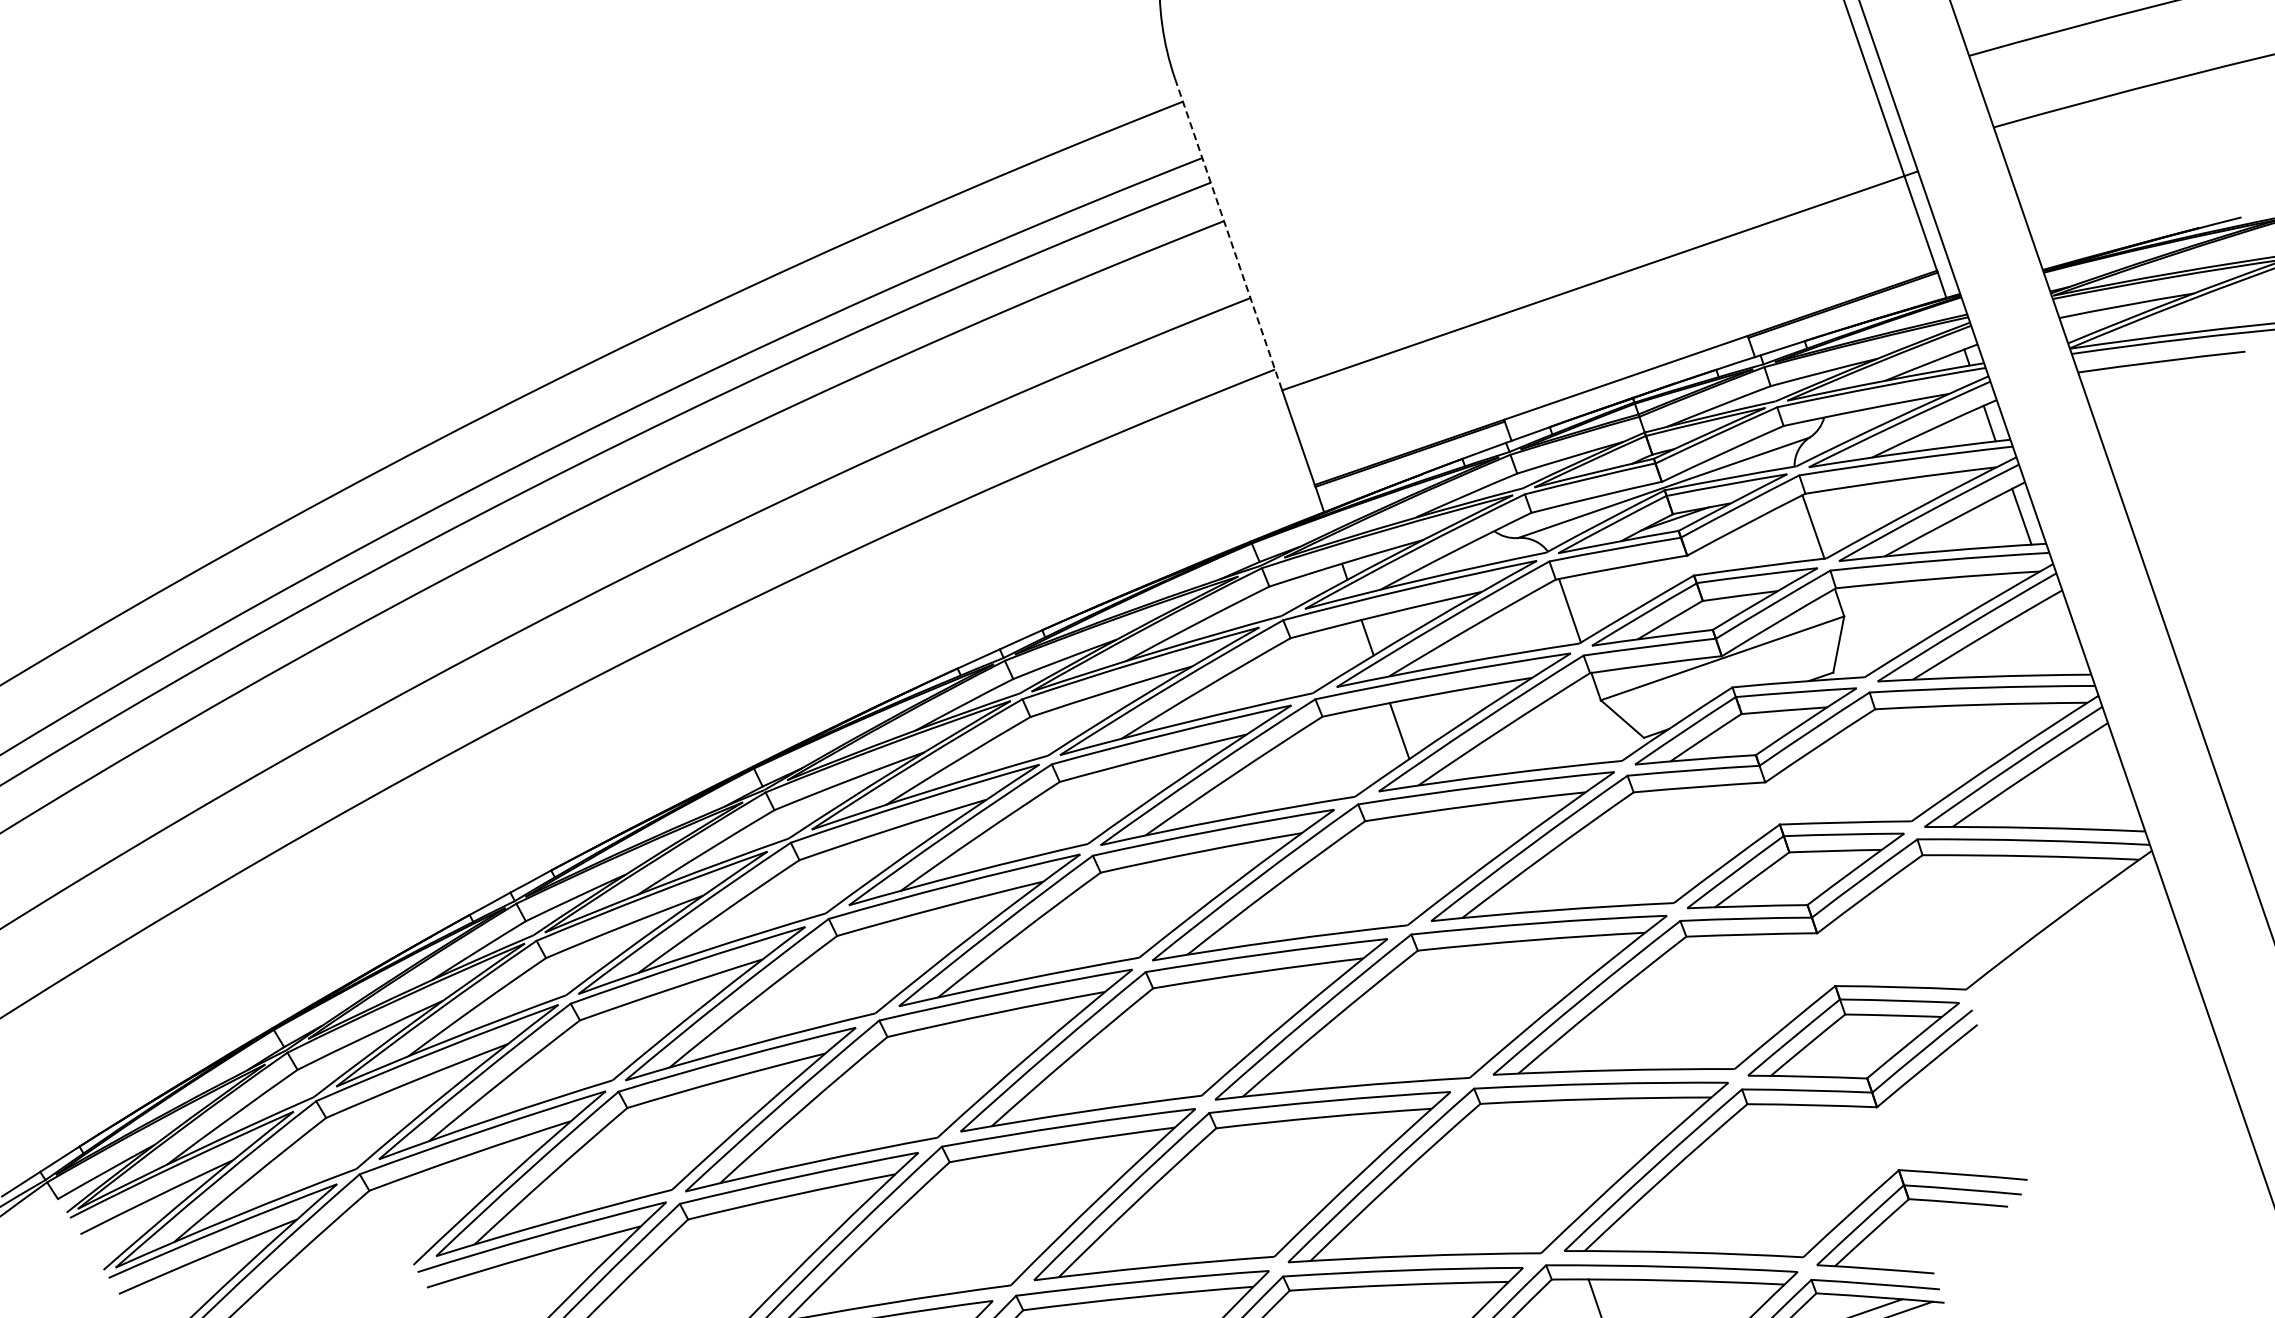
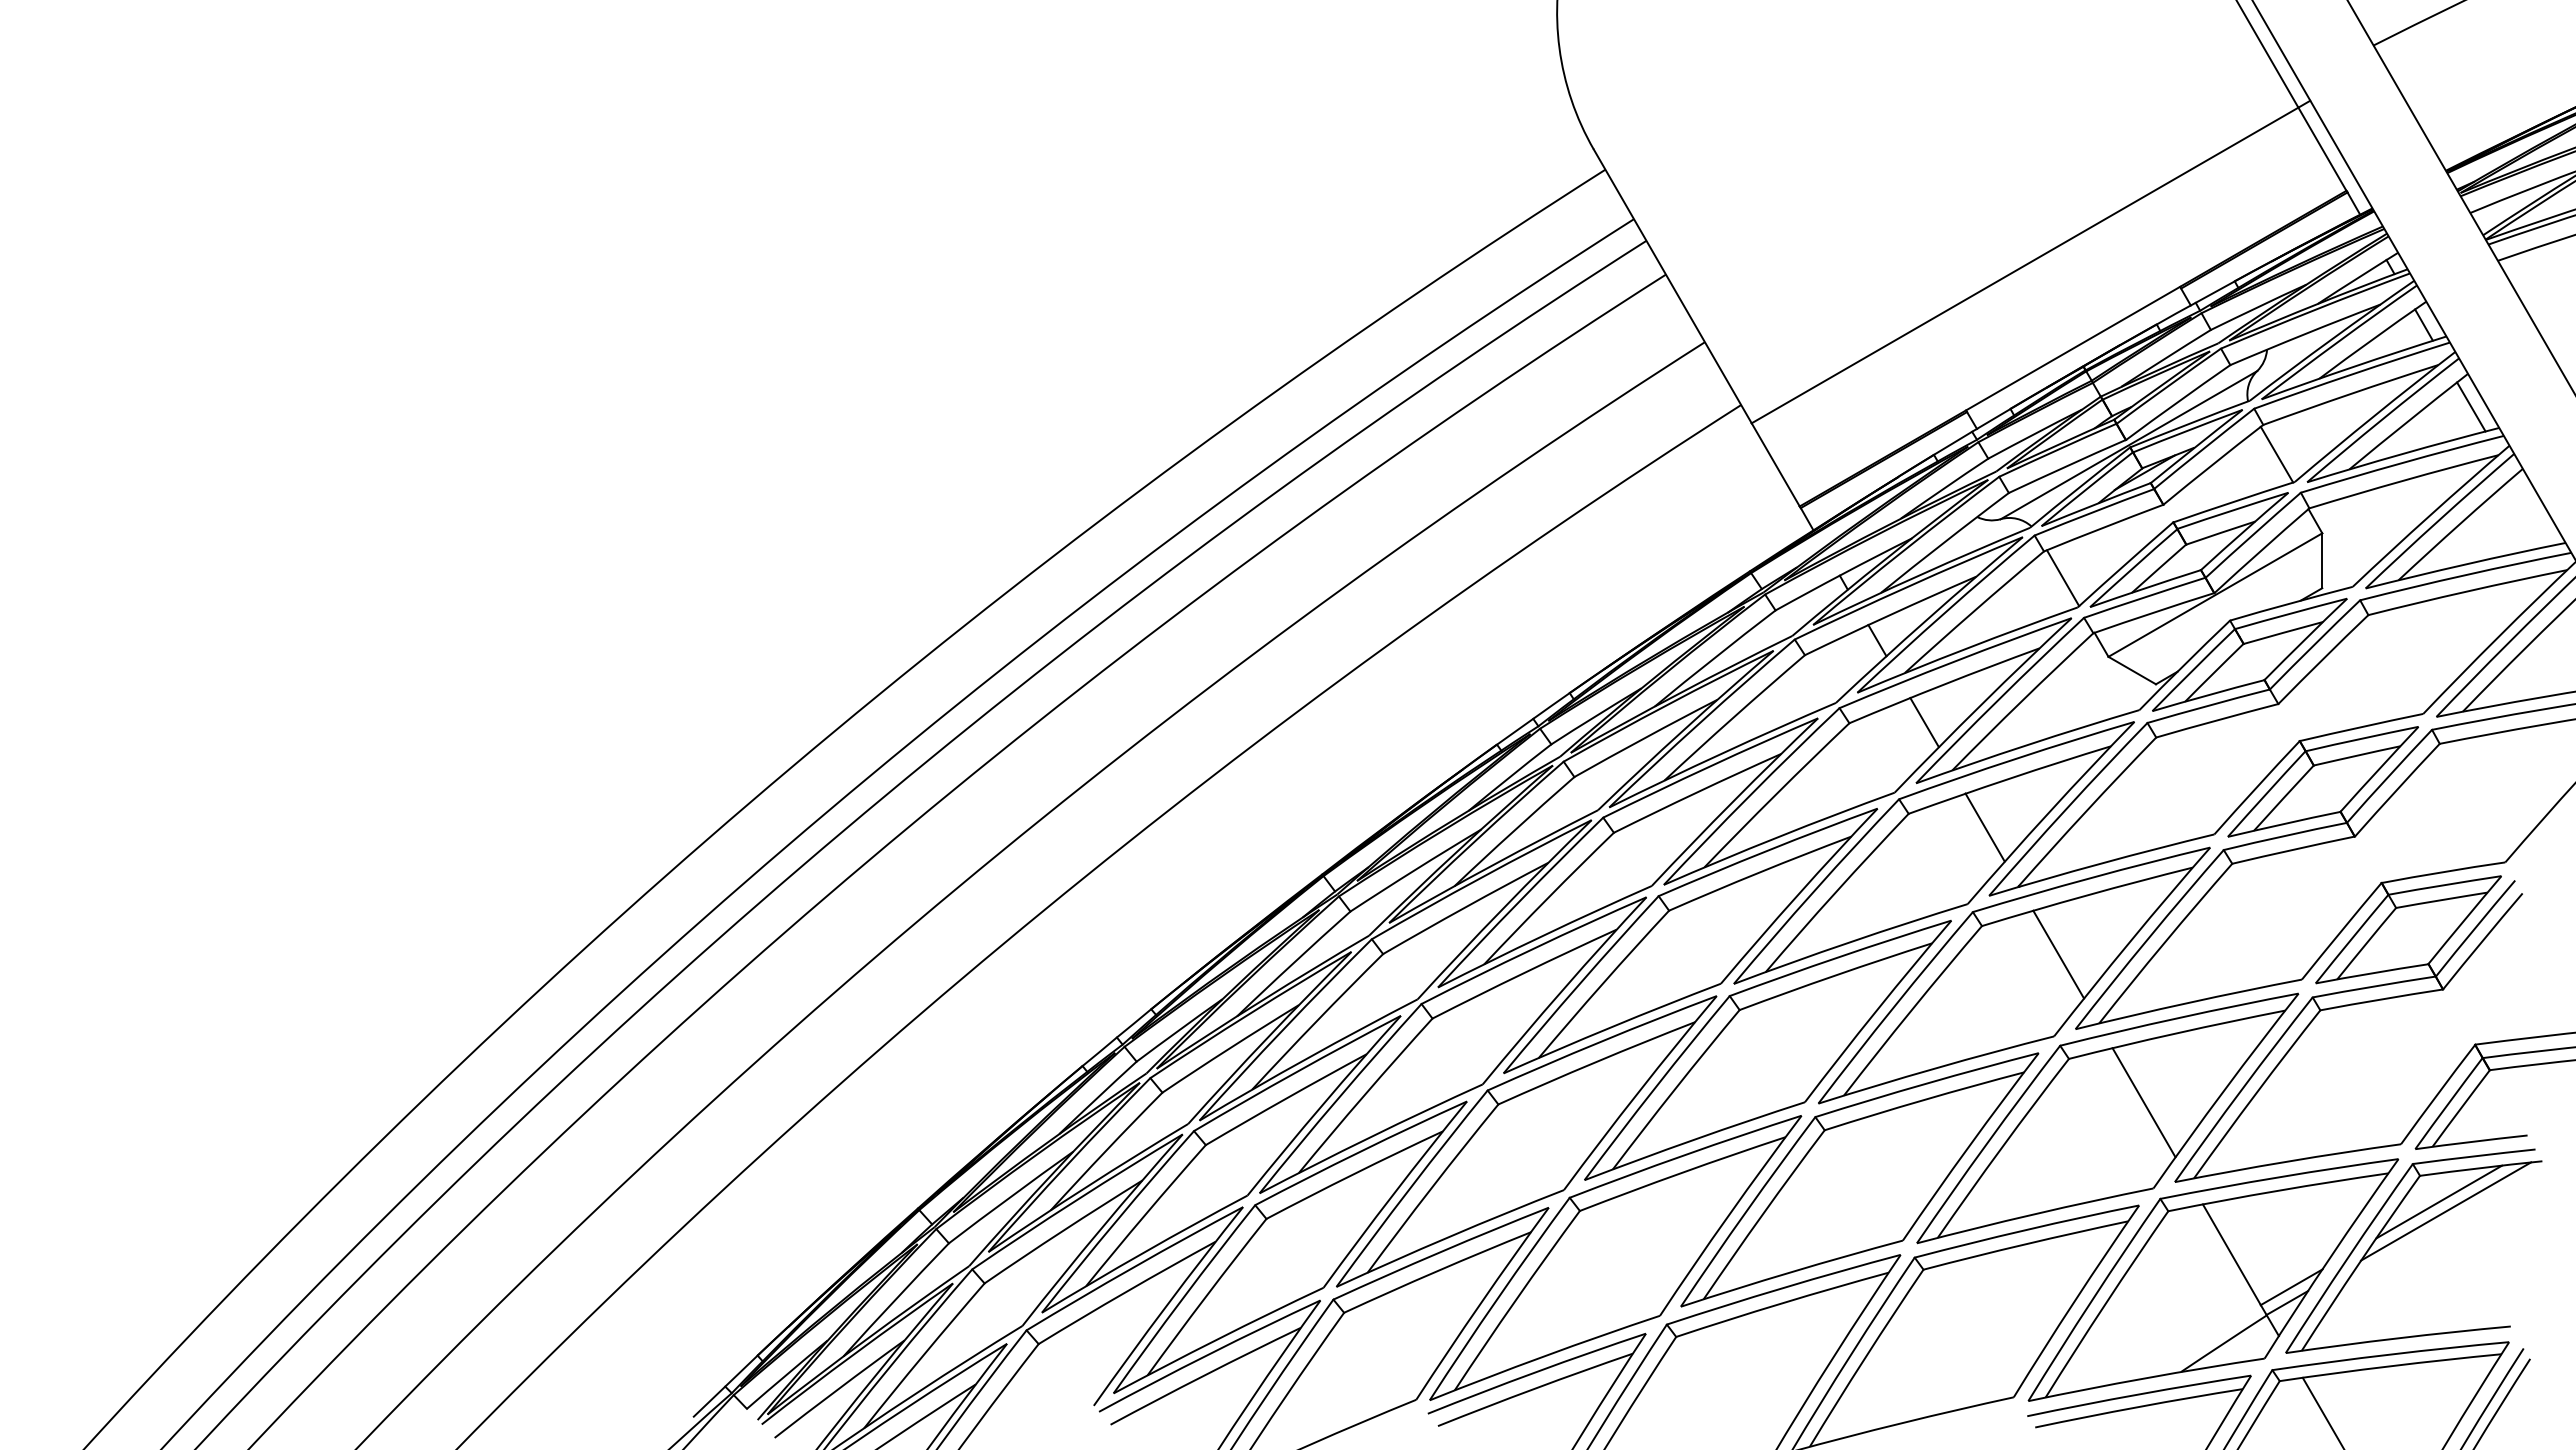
line: (1228, 234) -> (1672, 286), dashed -> solid
line: (1440, 850) -> (1984, 827), added
line: (1490, 994) -> (2058, 954), added
line: (1548, 1163) -> (2143, 1102), added

